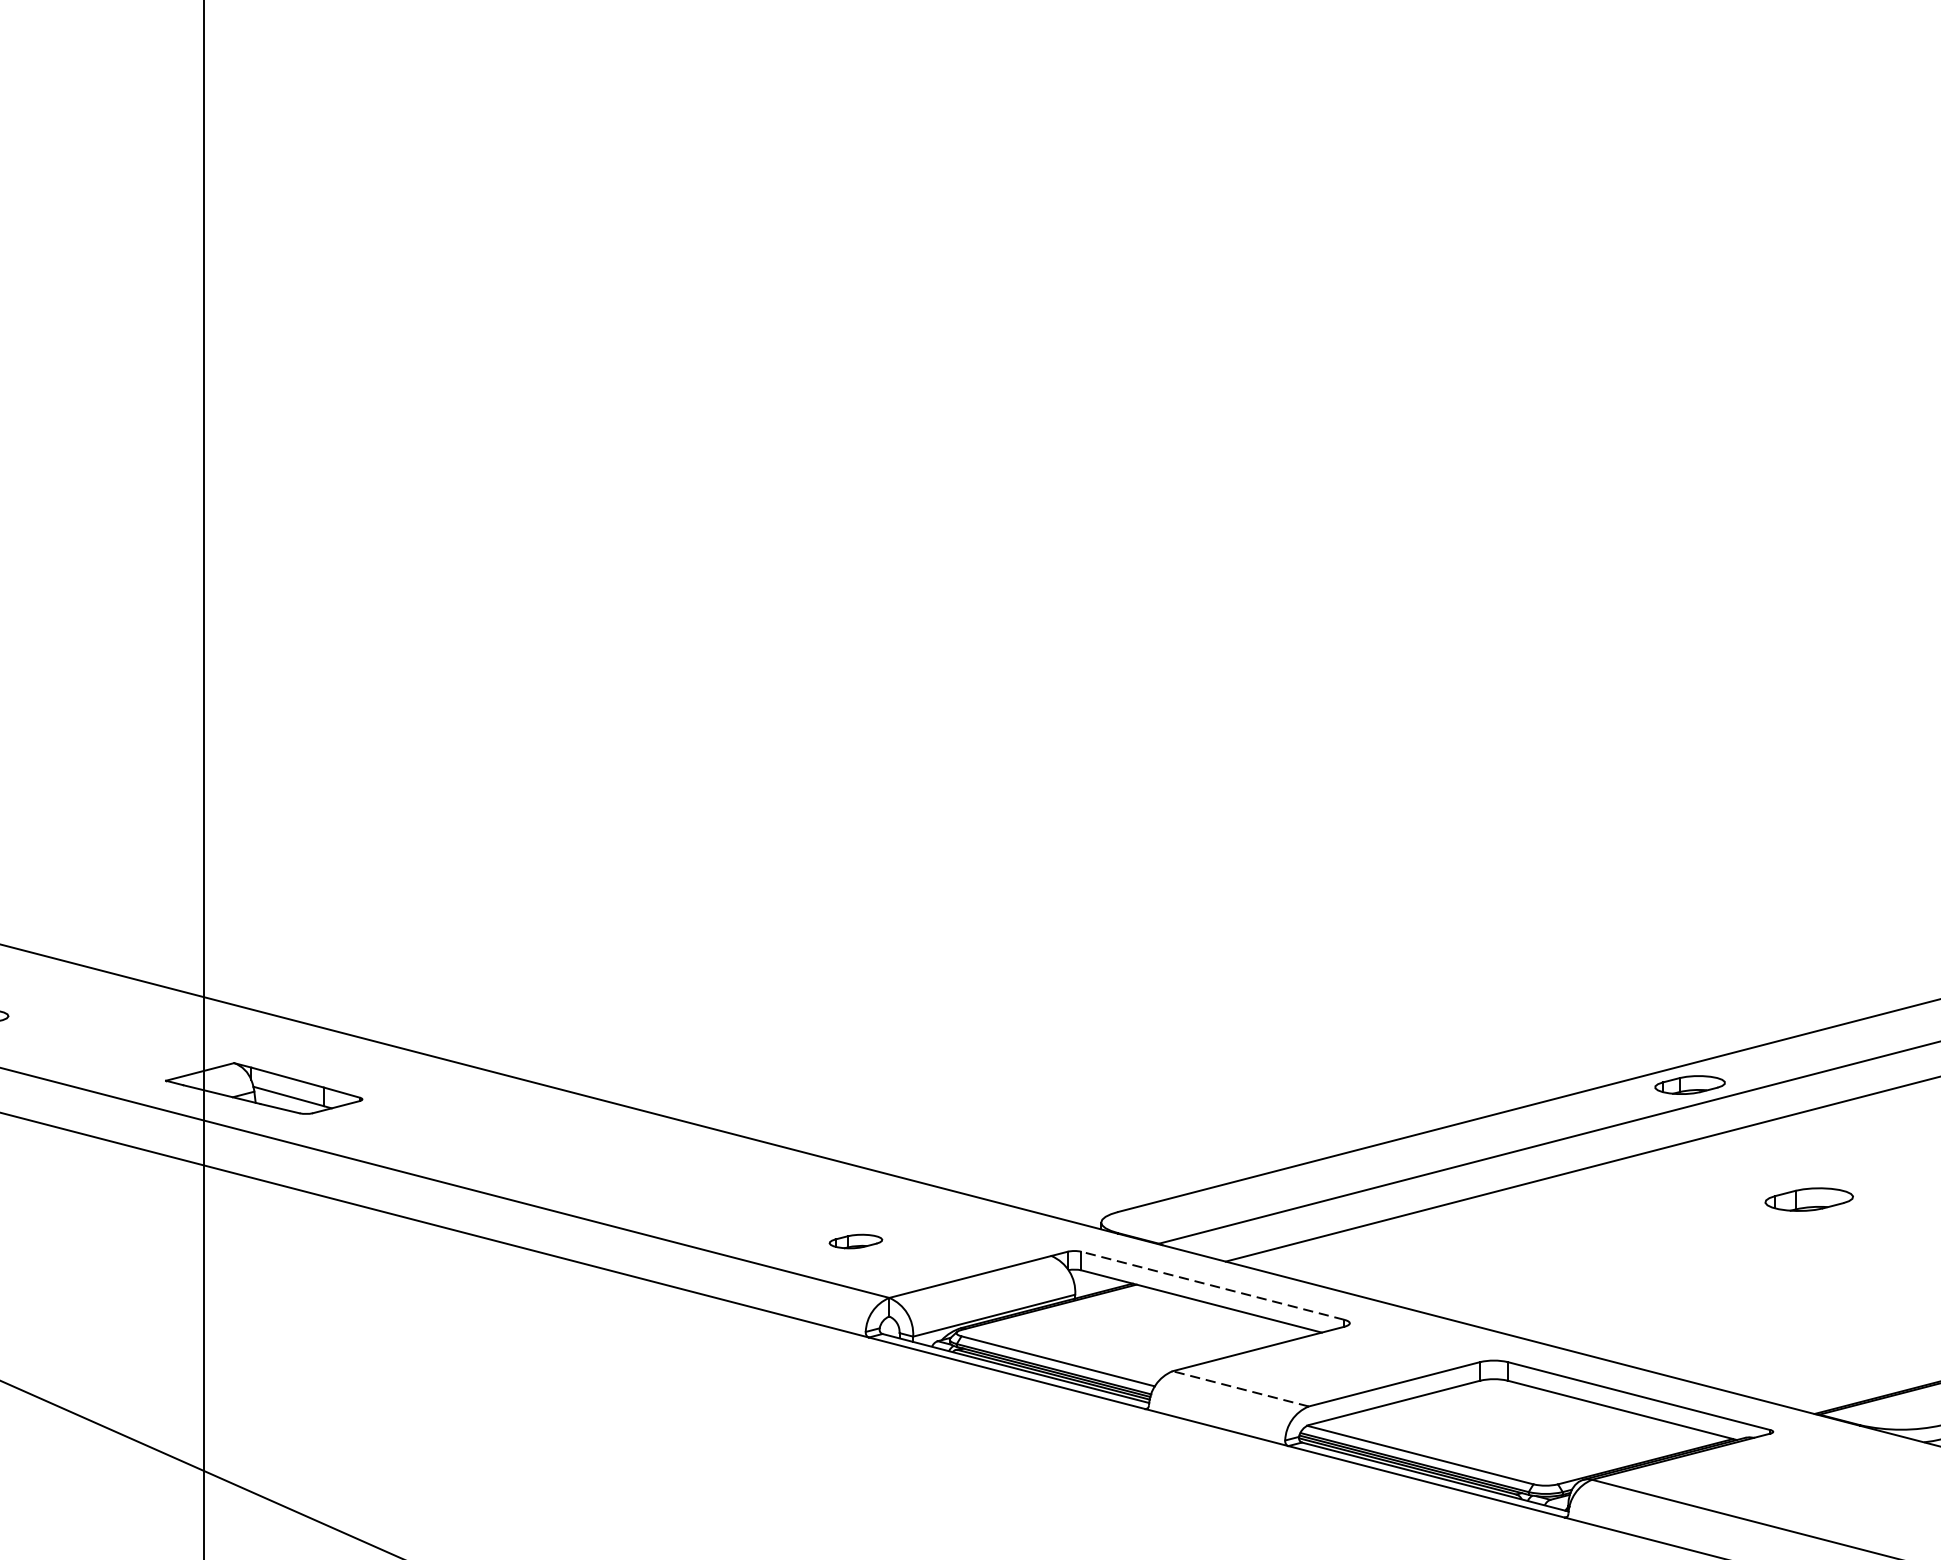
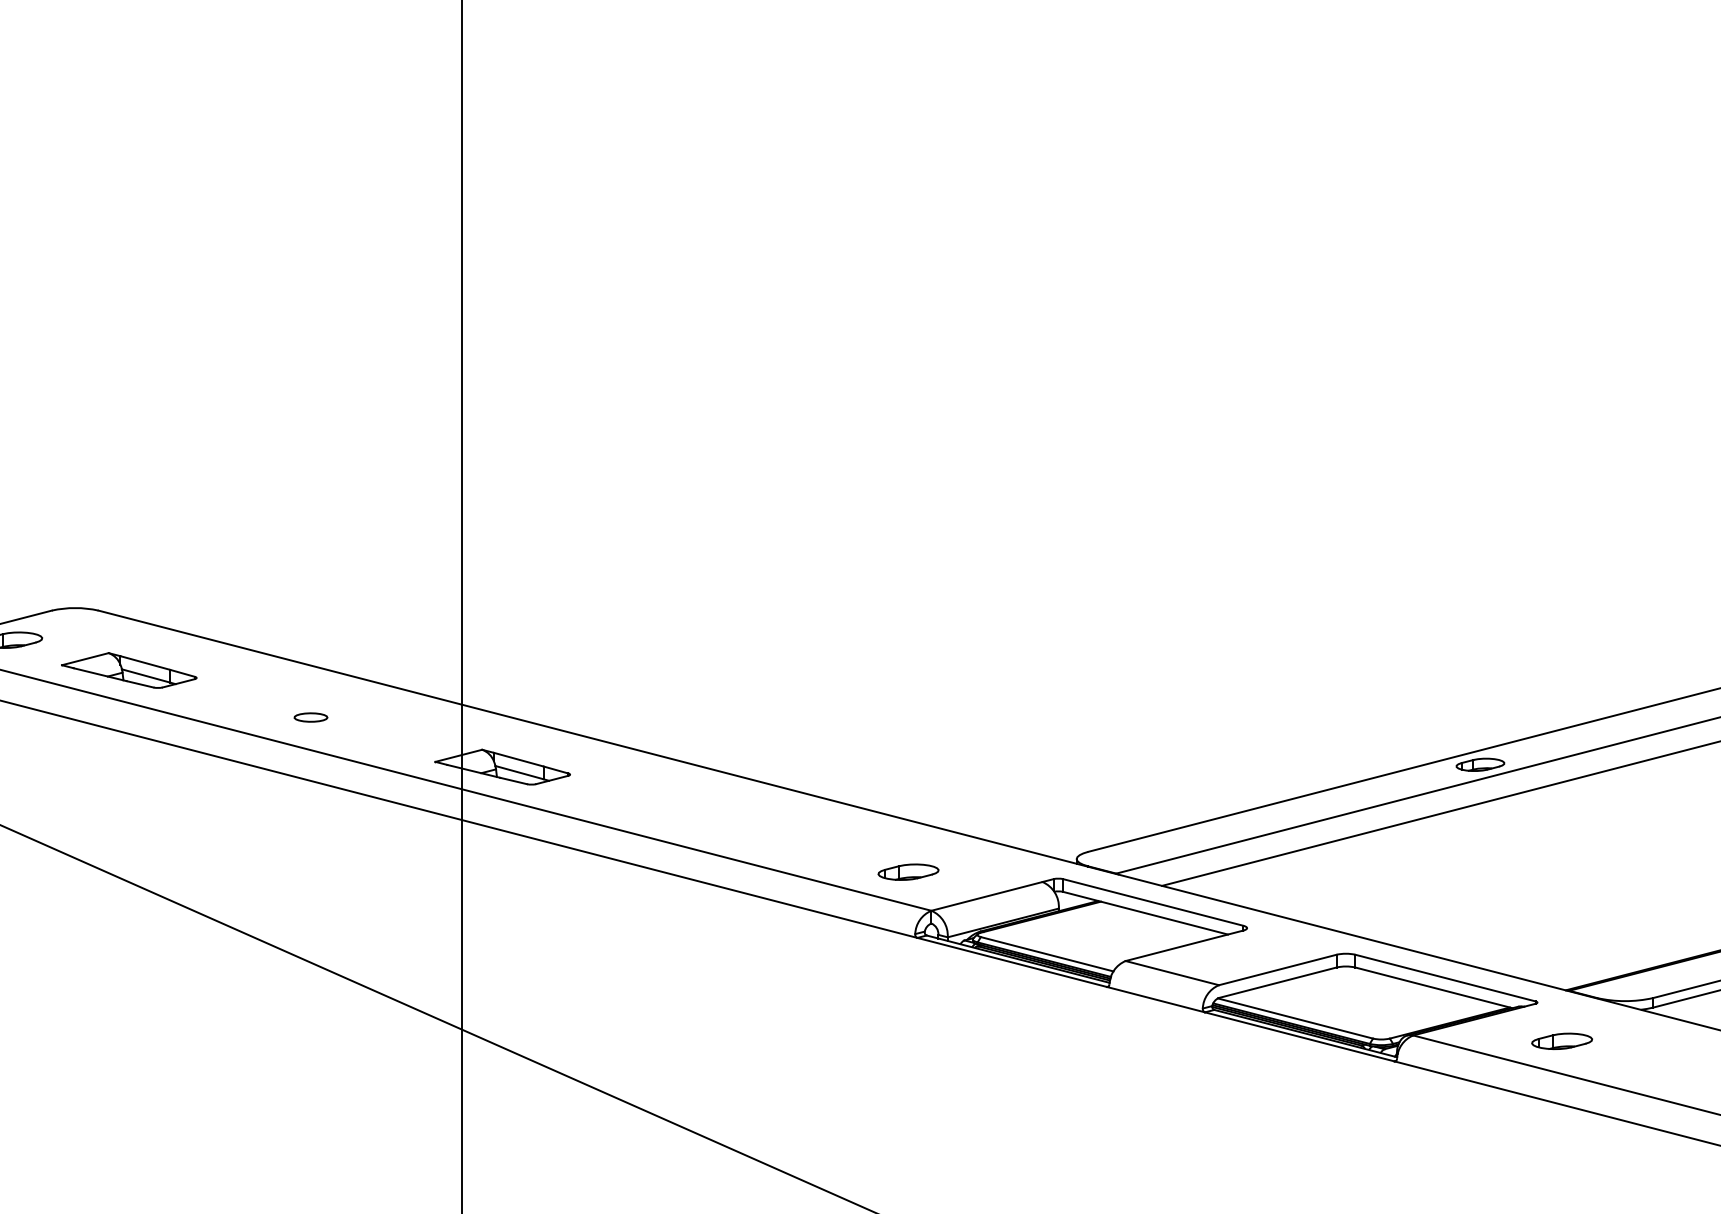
part: (1808, 1199) -> (1561, 1041), moved
part: (855, 1240) -> (908, 871), size x1.67
line: (1211, 1285) -> (1152, 902), dashed -> solid
line: (1239, 1389) -> (1171, 973), dashed -> solid

